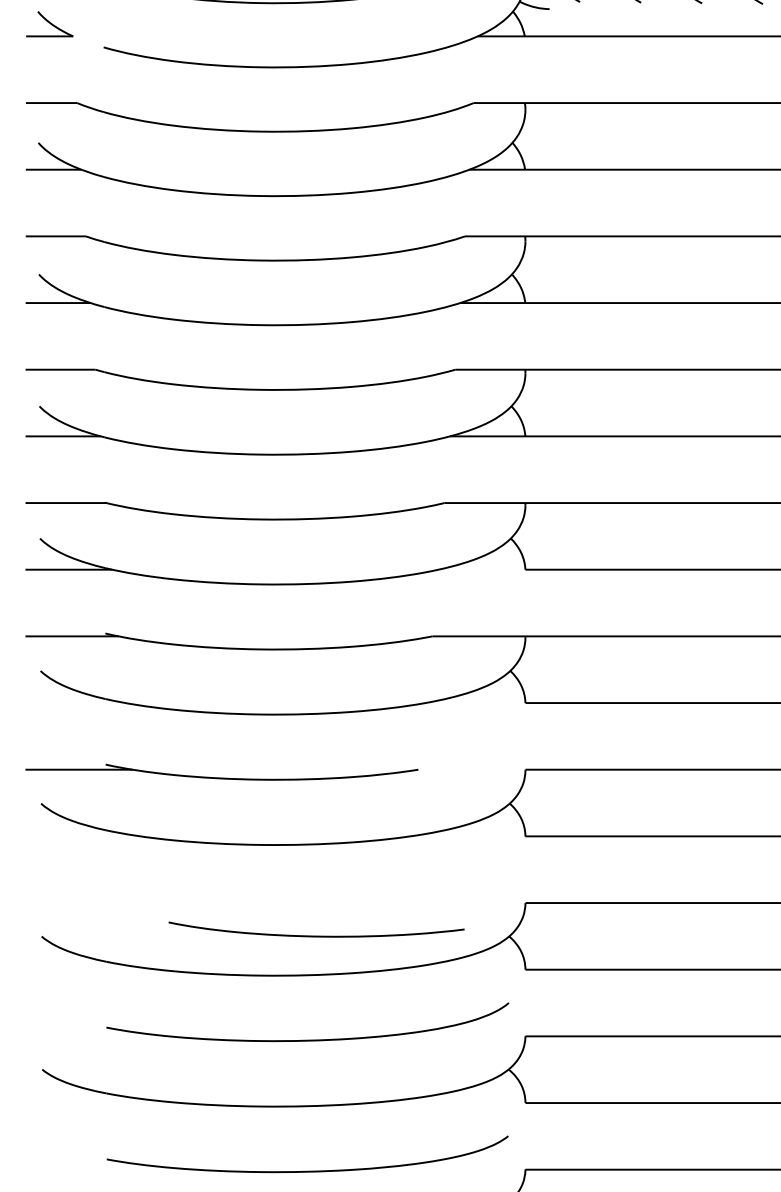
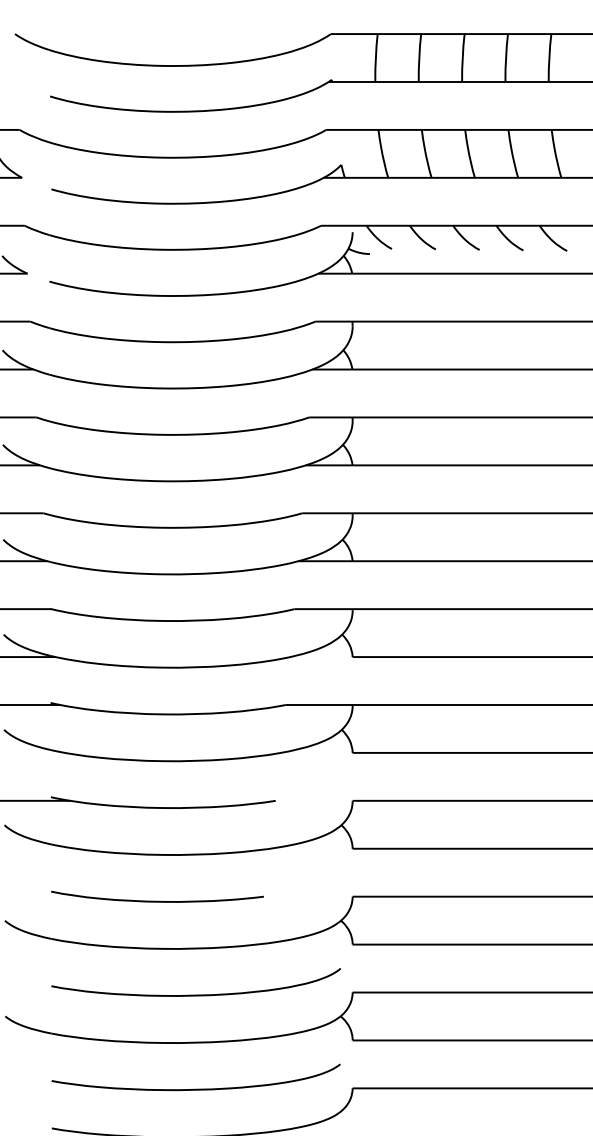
curve: (316, 934) -> (157, 900), moved

